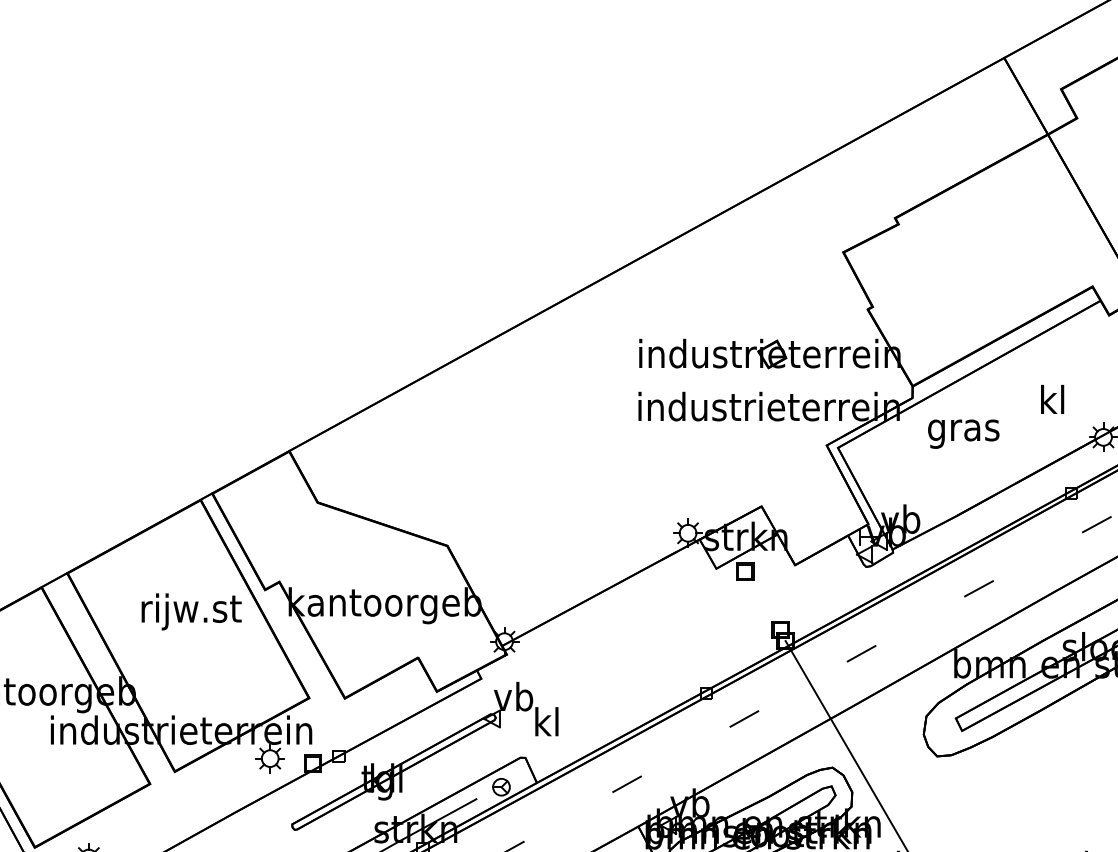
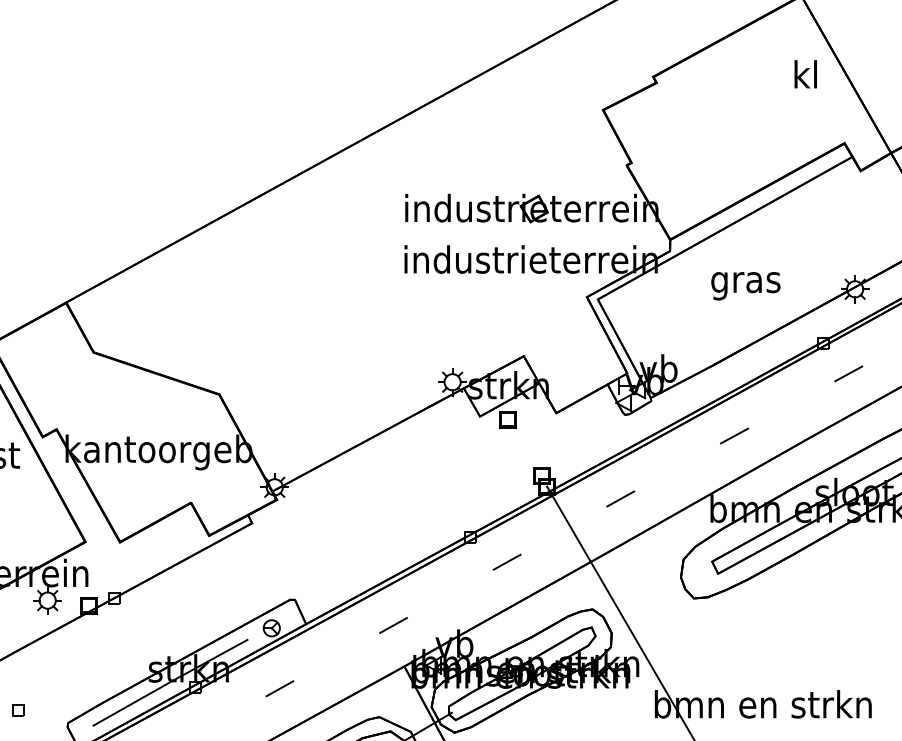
text: (1052, 398) -> (805, 73), moved
text: (963, 433) -> (745, 285), moved
part: (424, 755) -> (197, 597), removed

